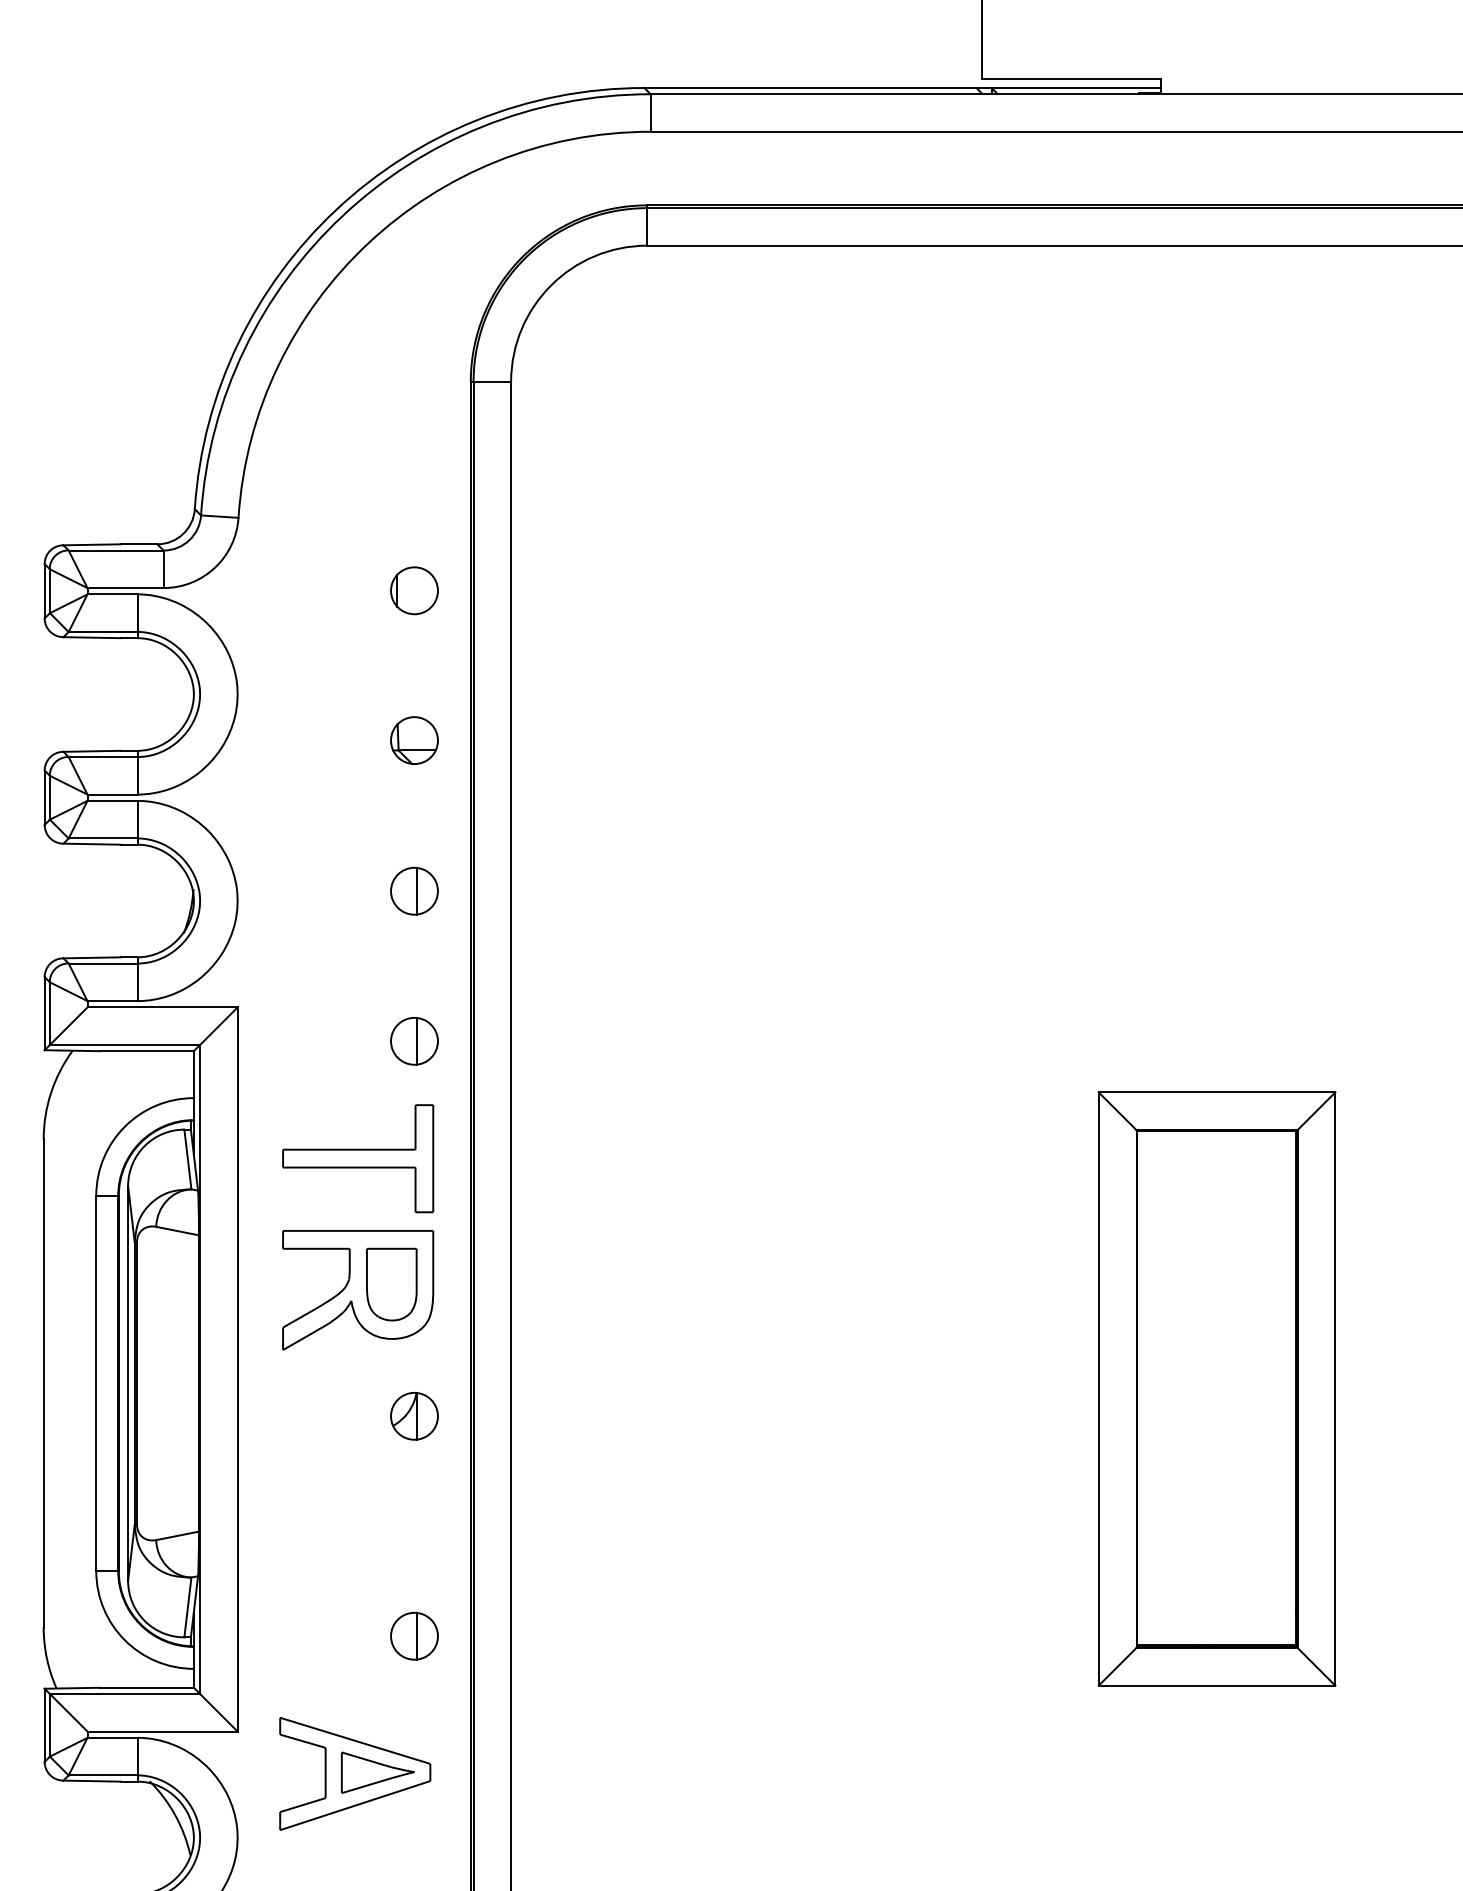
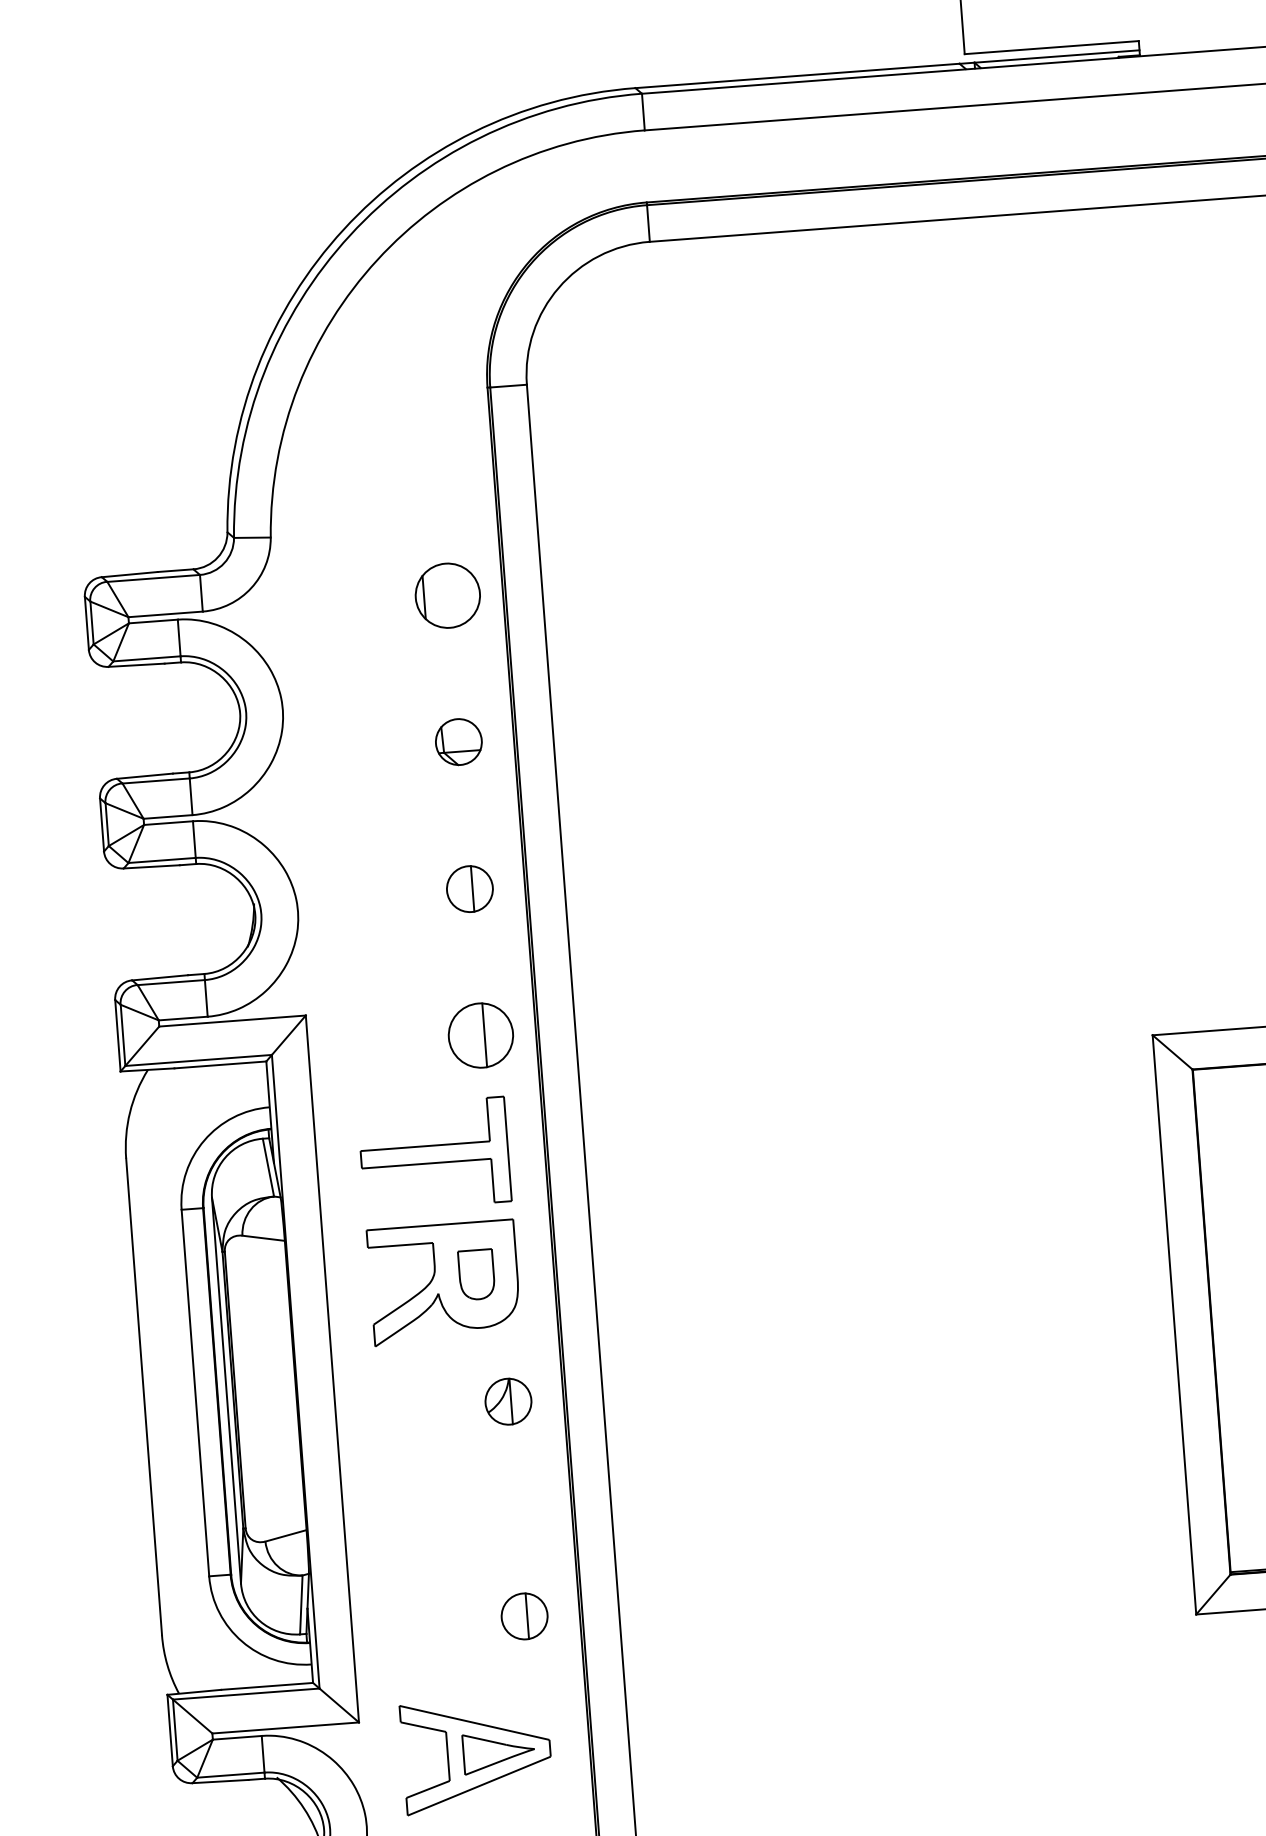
part: (414, 590) -> (447, 595), size x1.4
part: (414, 1041) -> (480, 1035), size x1.4
part: (391, 1284) -> (476, 1274), size x0.7

